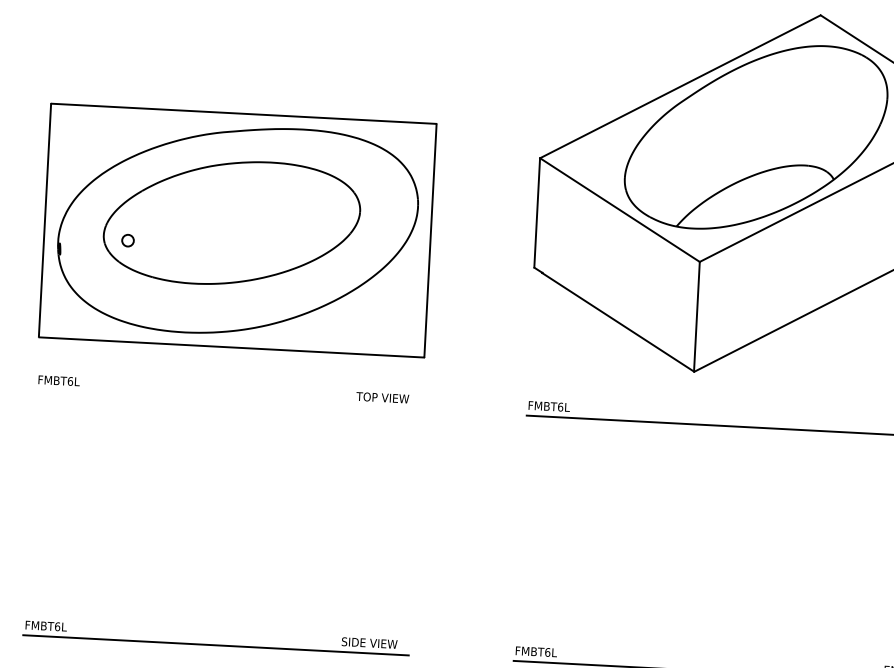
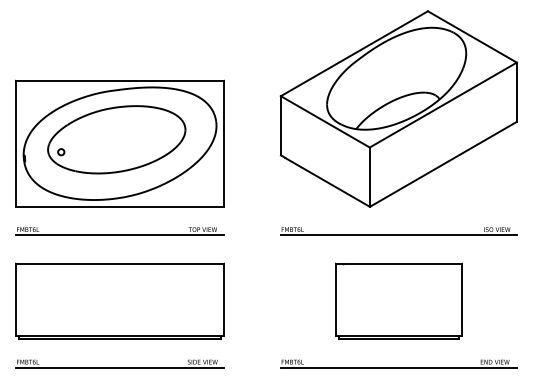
line: (227, 400) -> (119, 235), added
part: (221, 520) -> (119, 300), added
part: (738, 547) -> (398, 300), added

